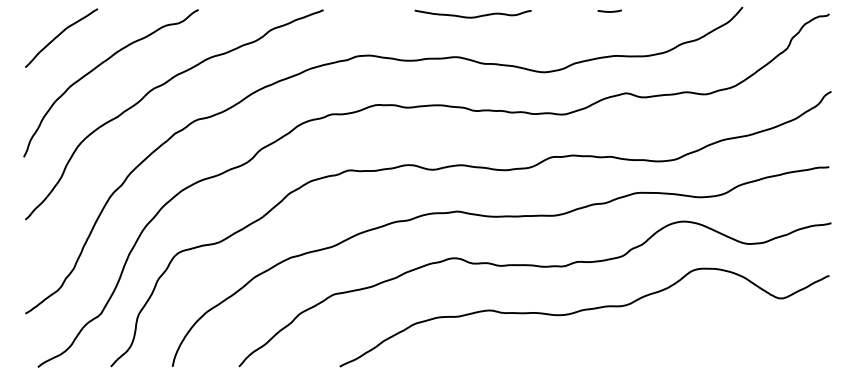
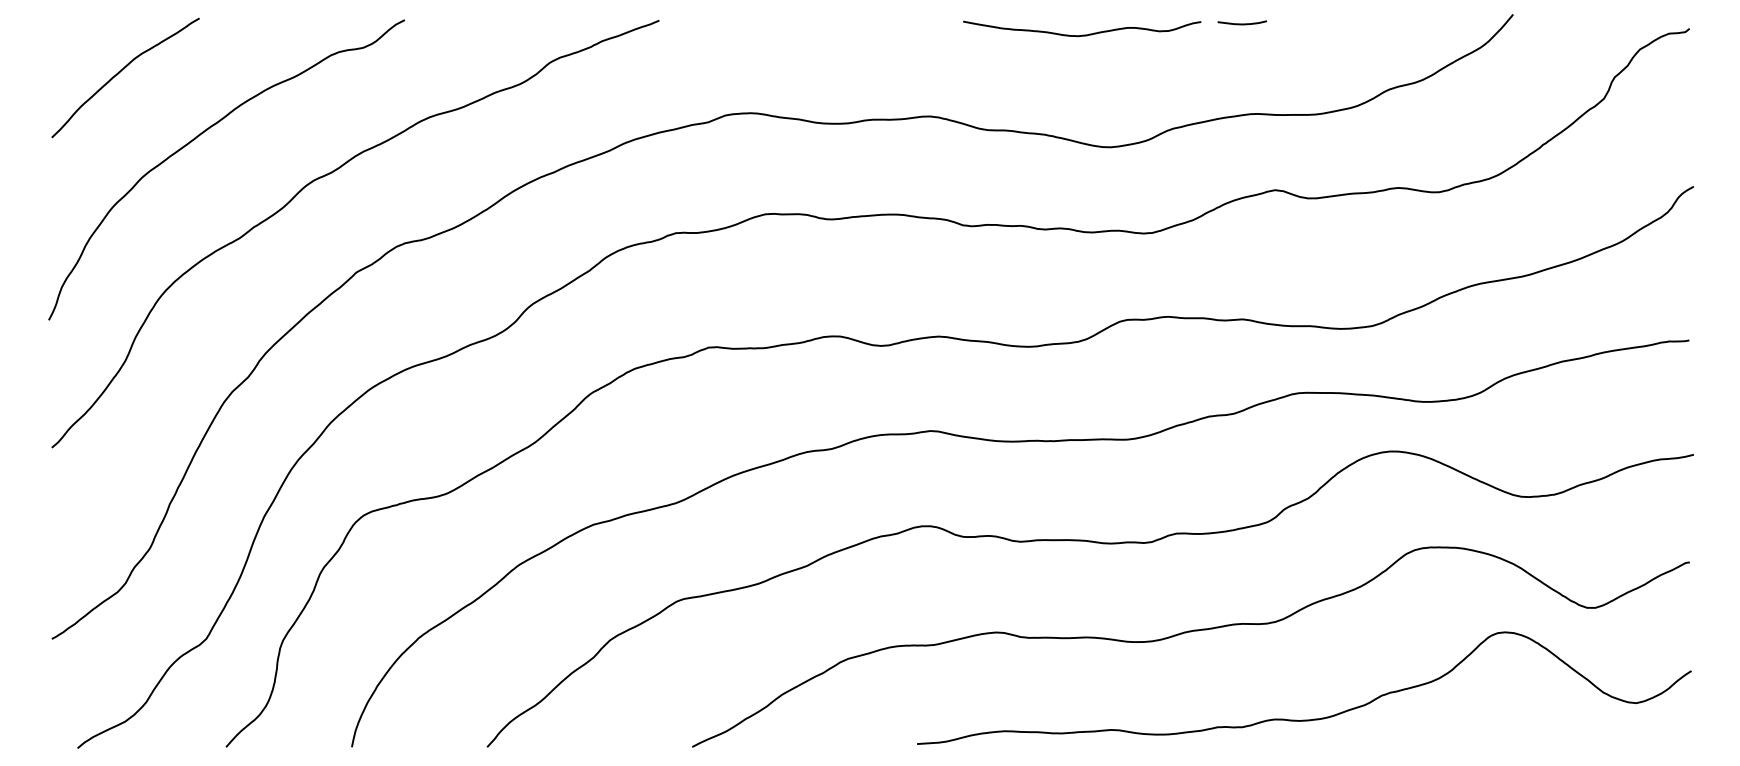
curve: (472, 16) -> (1080, 33), moved
curve: (640, 352) -> (1304, 718), added

